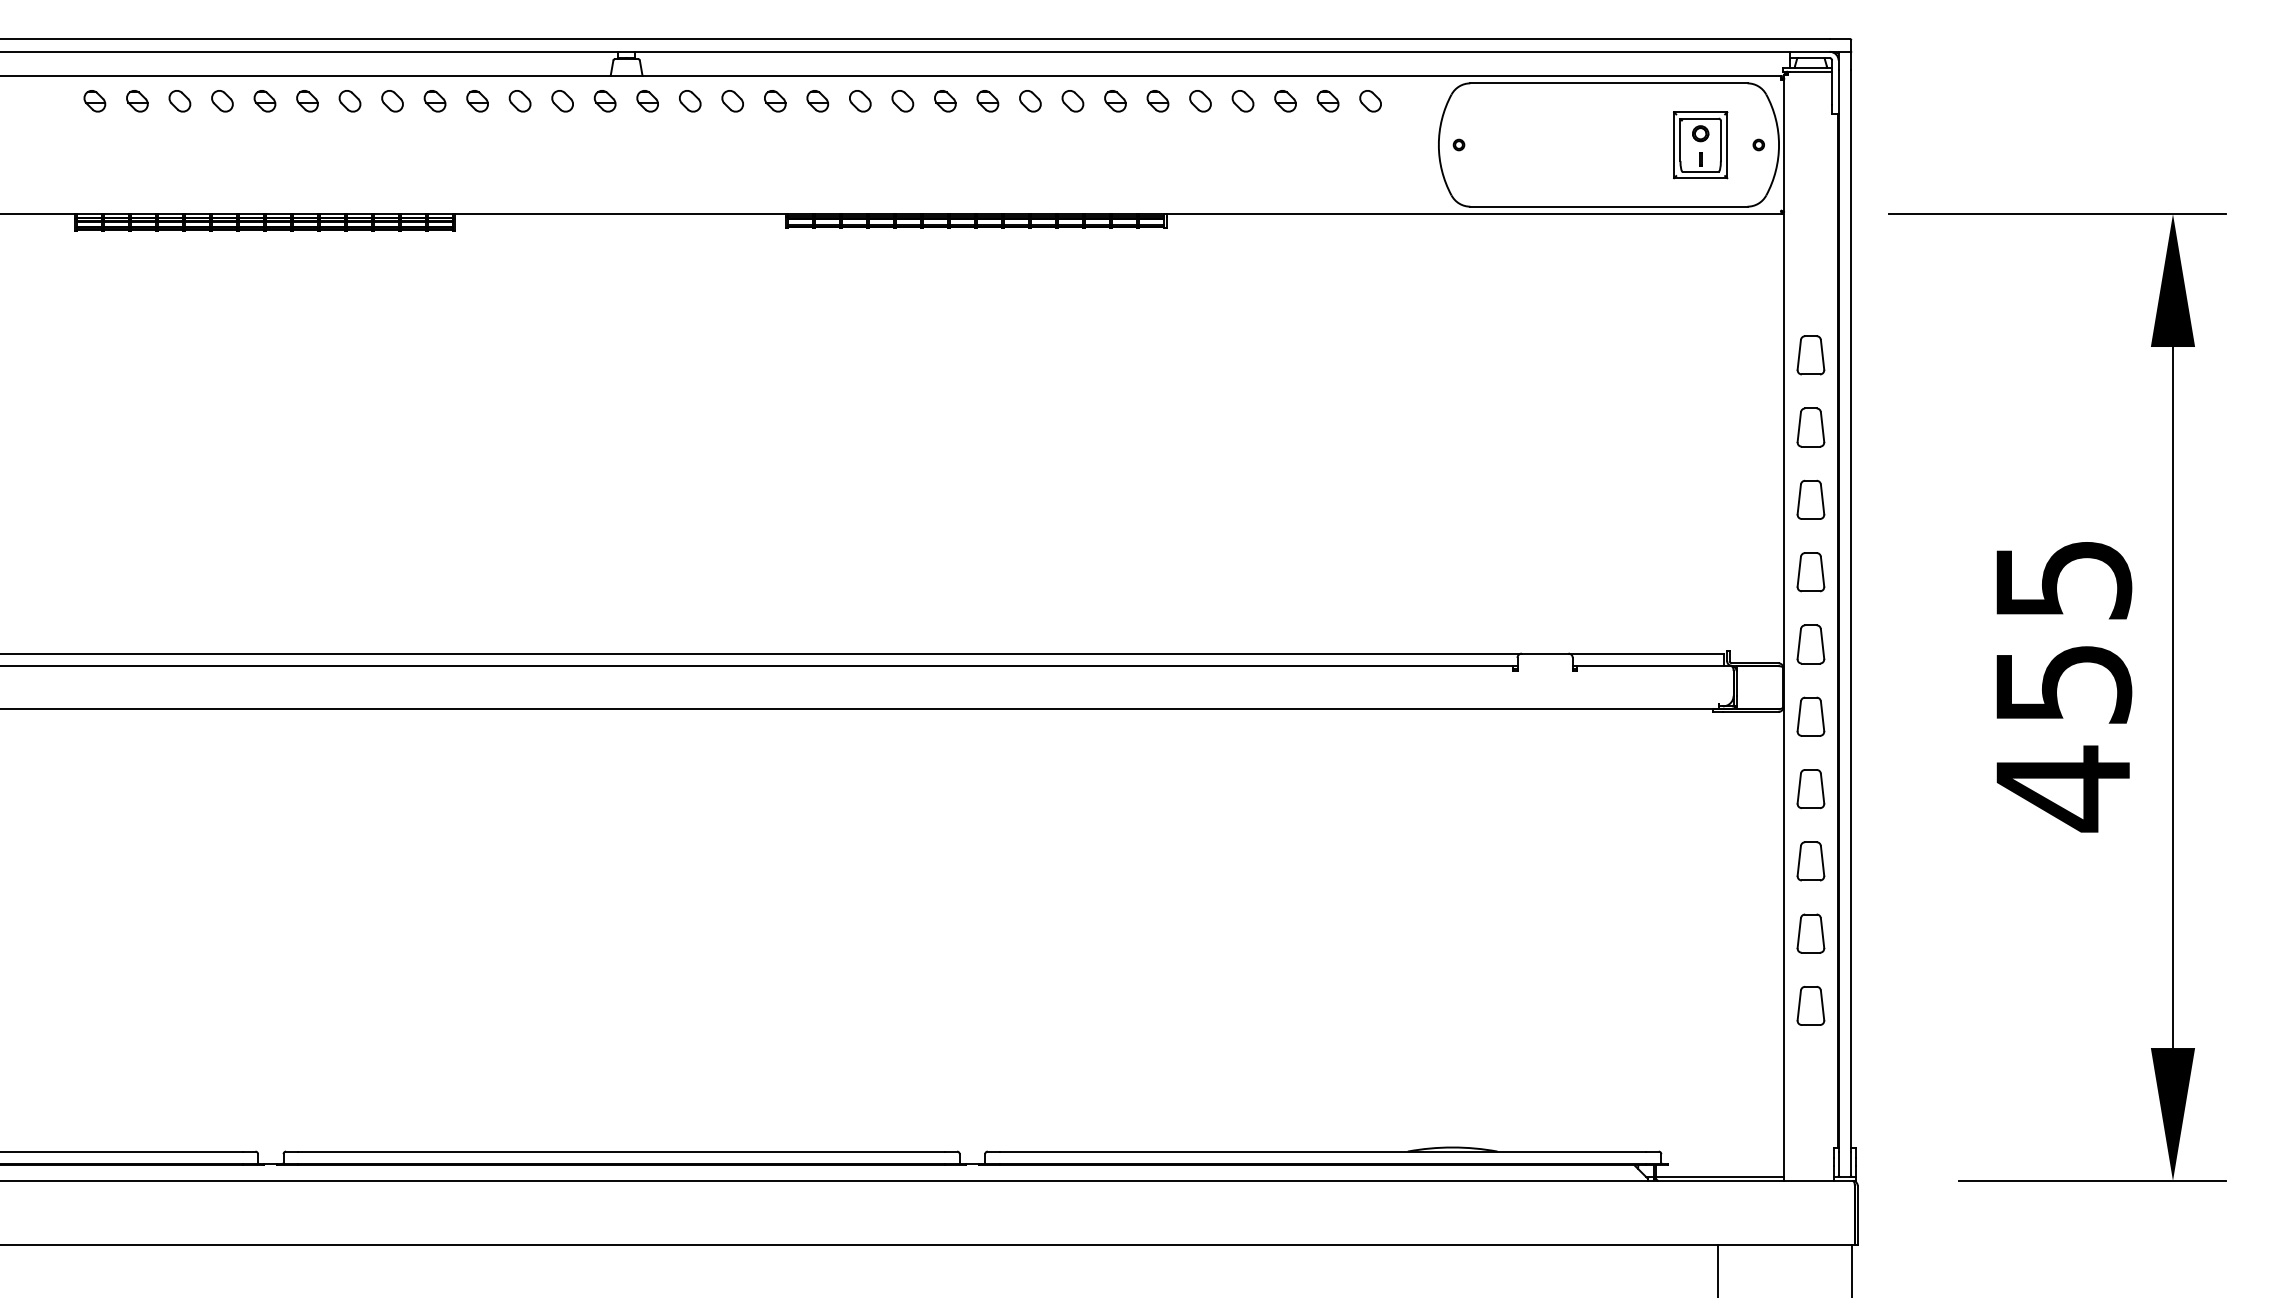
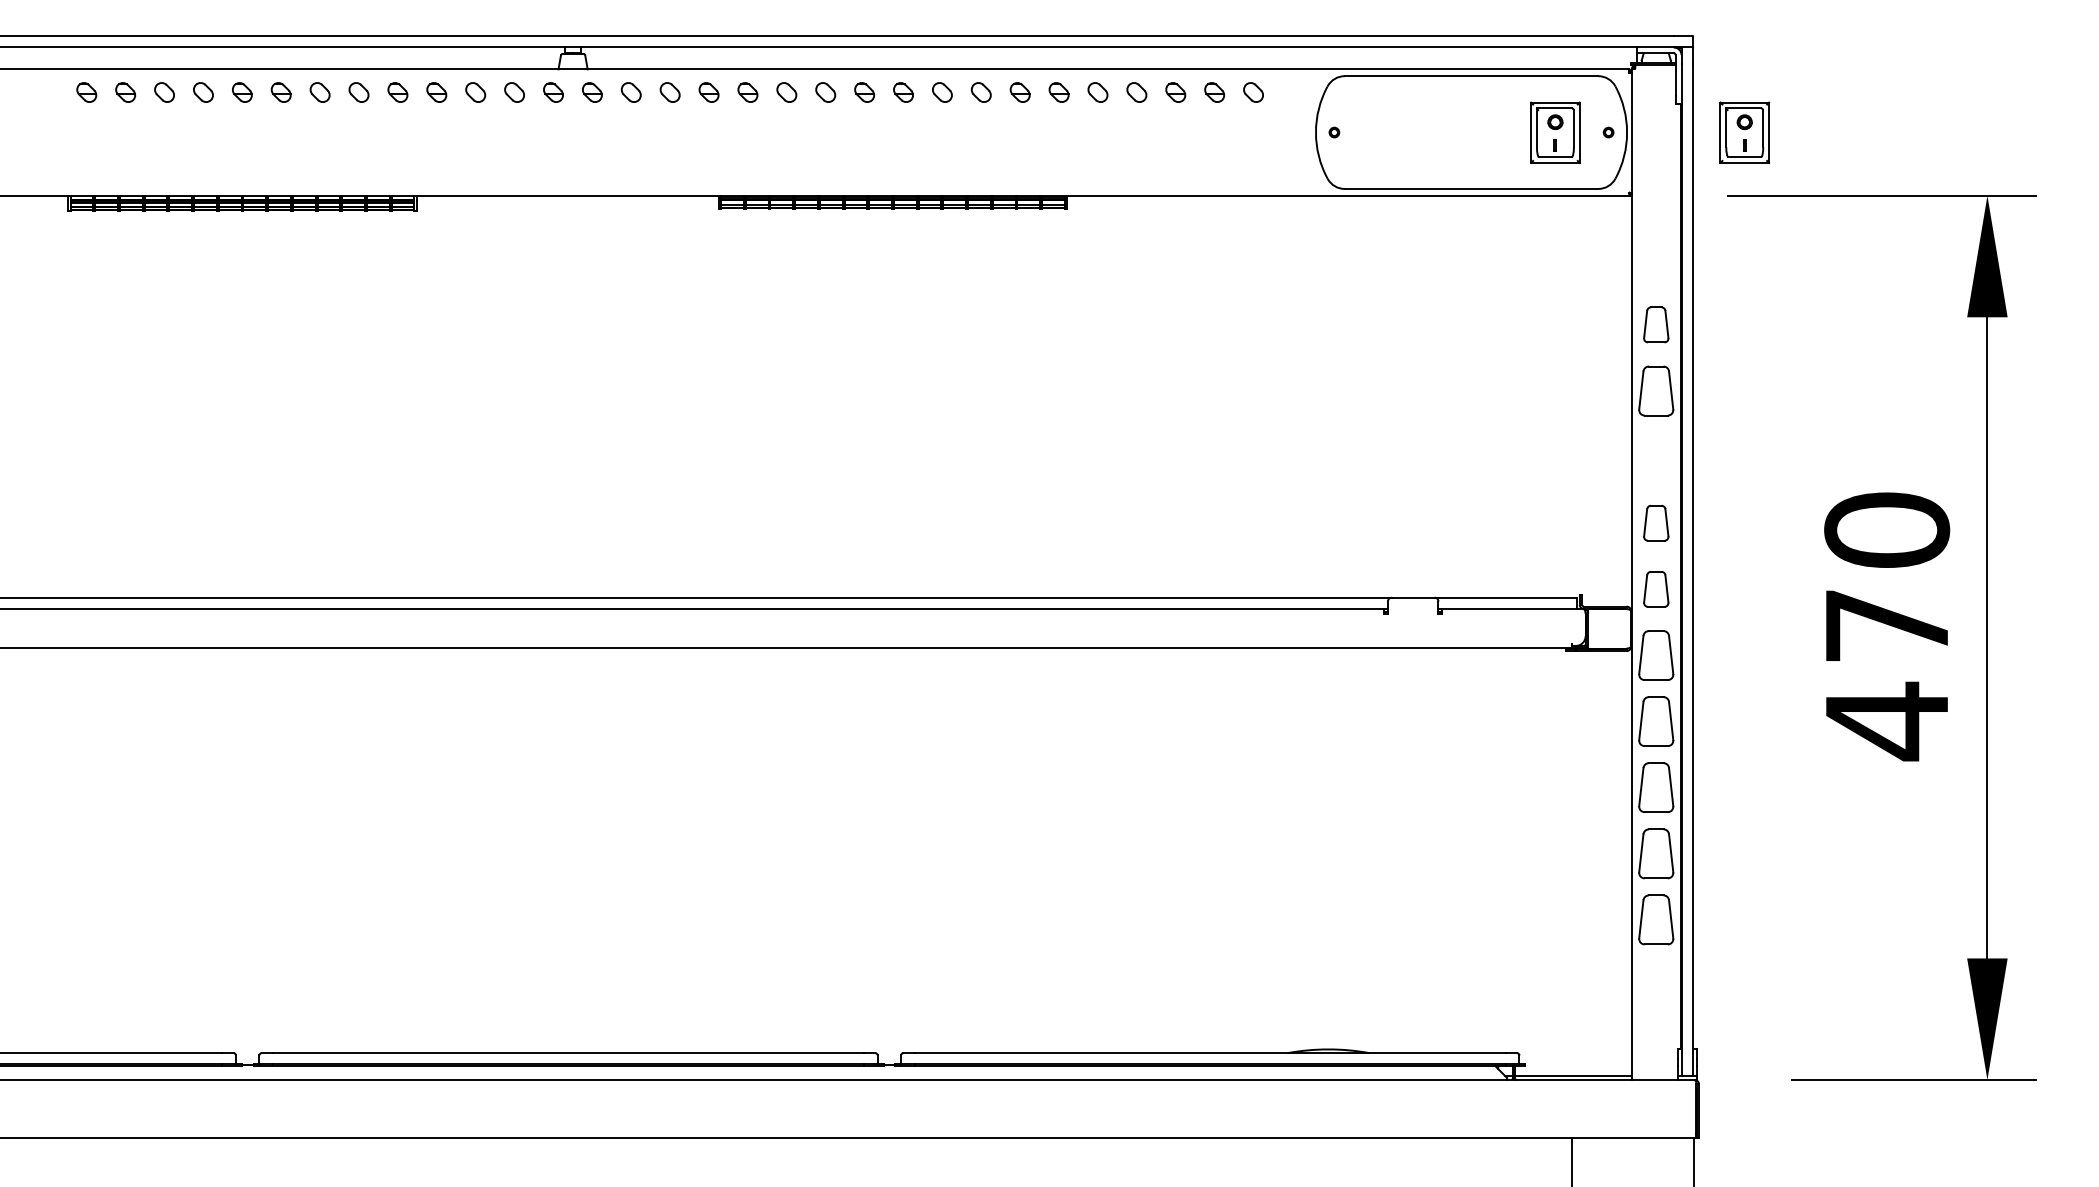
part: (1907, 145) -> (1744, 132), added
part: (1810, 427) -> (1655, 390), size x1.4
part: (1810, 499) -> (1655, 456), removed
text: (2063, 630) -> (1887, 576), 455 -> 470
part: (1810, 716) -> (1655, 655), size x1.4
part: (1810, 788) -> (1655, 721), size x1.4
part: (1810, 861) -> (1655, 787), size x1.4
part: (1810, 933) -> (1655, 853), size x1.4
part: (1810, 1005) -> (1655, 919), size x1.4

